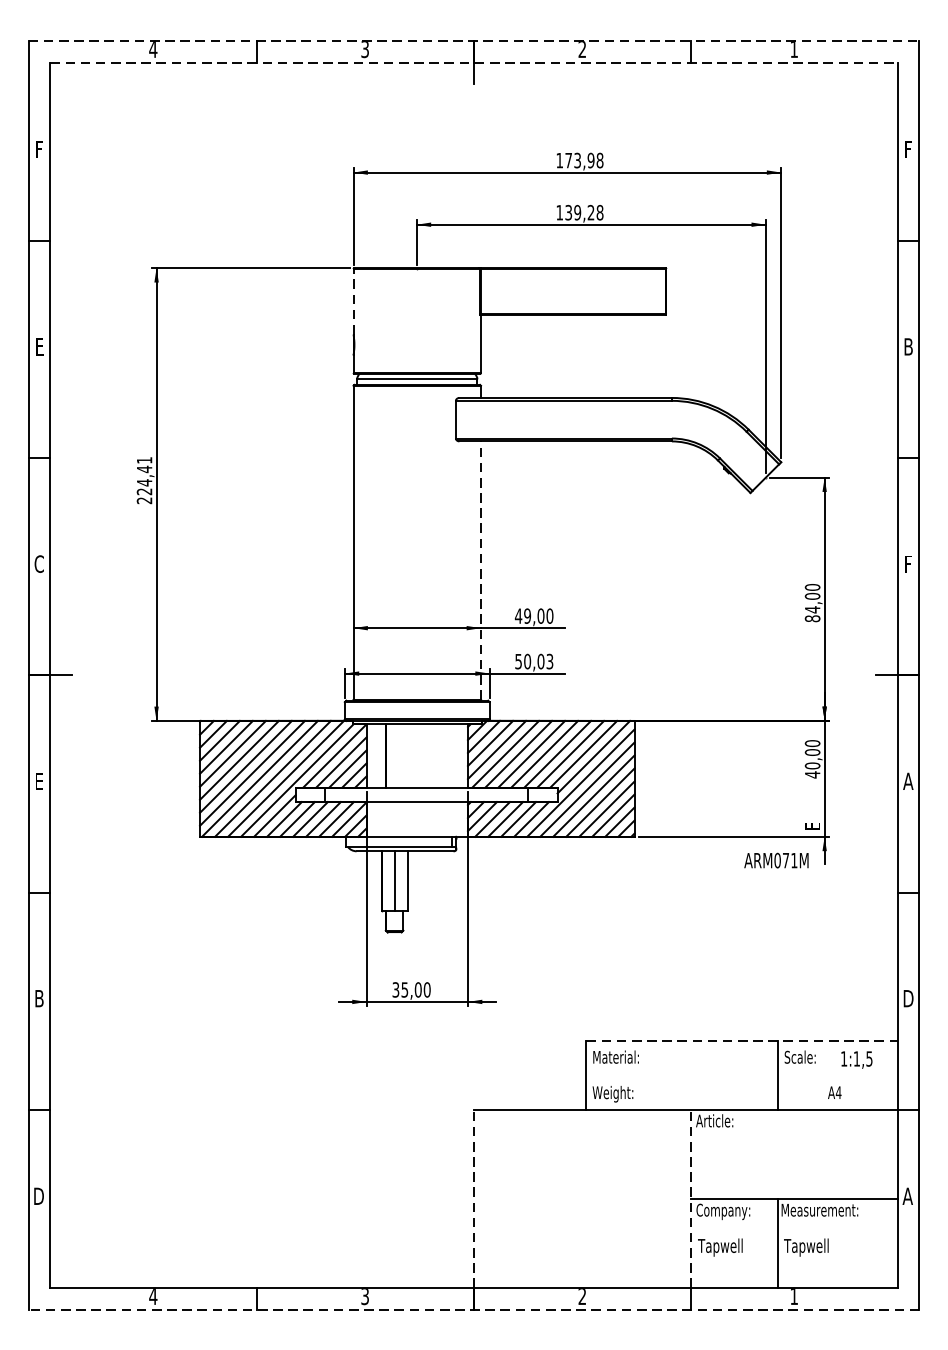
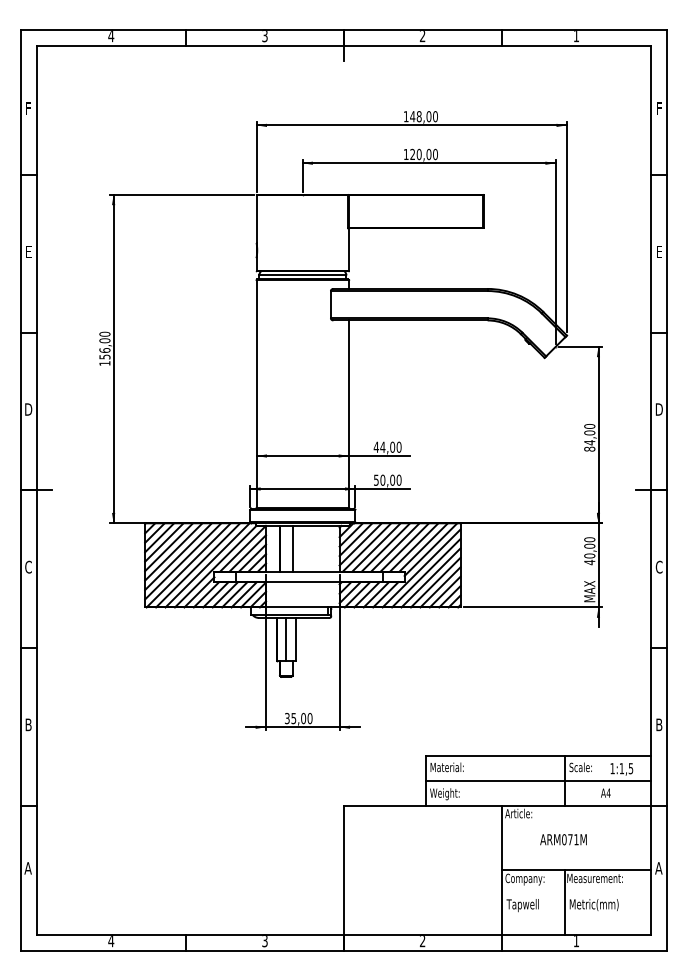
line: (474, 40) -> (344, 29), dashed -> solid
line: (474, 62) -> (344, 45), dashed -> solid
text: (583, 160) -> (423, 116), 173,98 -> 148,00
text: (583, 212) -> (423, 154), 139,28 -> 120,00
line: (353, 302) -> (256, 219), dashed -> solid
text: (908, 346) -> (659, 251), B -> E
text: (143, 480) -> (104, 348), 224,41 -> 156,00
text: (39, 564) -> (28, 409), C -> D
text: (907, 564) -> (658, 409), F -> D
line: (481, 570) -> (349, 414), dashed -> solid
text: (527, 615) -> (382, 446), 49,00 -> 44,00
text: (549, 660) -> (398, 479), 50,03 -> 50,00
line: (403, 755) -> (292, 548), added
text: (39, 780) -> (28, 566), E -> C
text: (907, 780) -> (658, 566), A -> C
text: (812, 814) -> (589, 591), E -> MAX
text: (776, 860) -> (563, 839), moved
text: (908, 998) -> (659, 724), D -> B
line: (742, 1040) -> (538, 755), dashed -> solid
line: (742, 1075) -> (538, 780), added
text: (37, 1196) -> (27, 868), D -> A
line: (474, 1199) -> (344, 870), dashed -> solid
line: (691, 1199) -> (501, 870), dashed -> solid
text: (817, 1247) -> (593, 905), Tapwell -> Metric(mm)
line: (473, 1309) -> (343, 950), dashed -> solid

